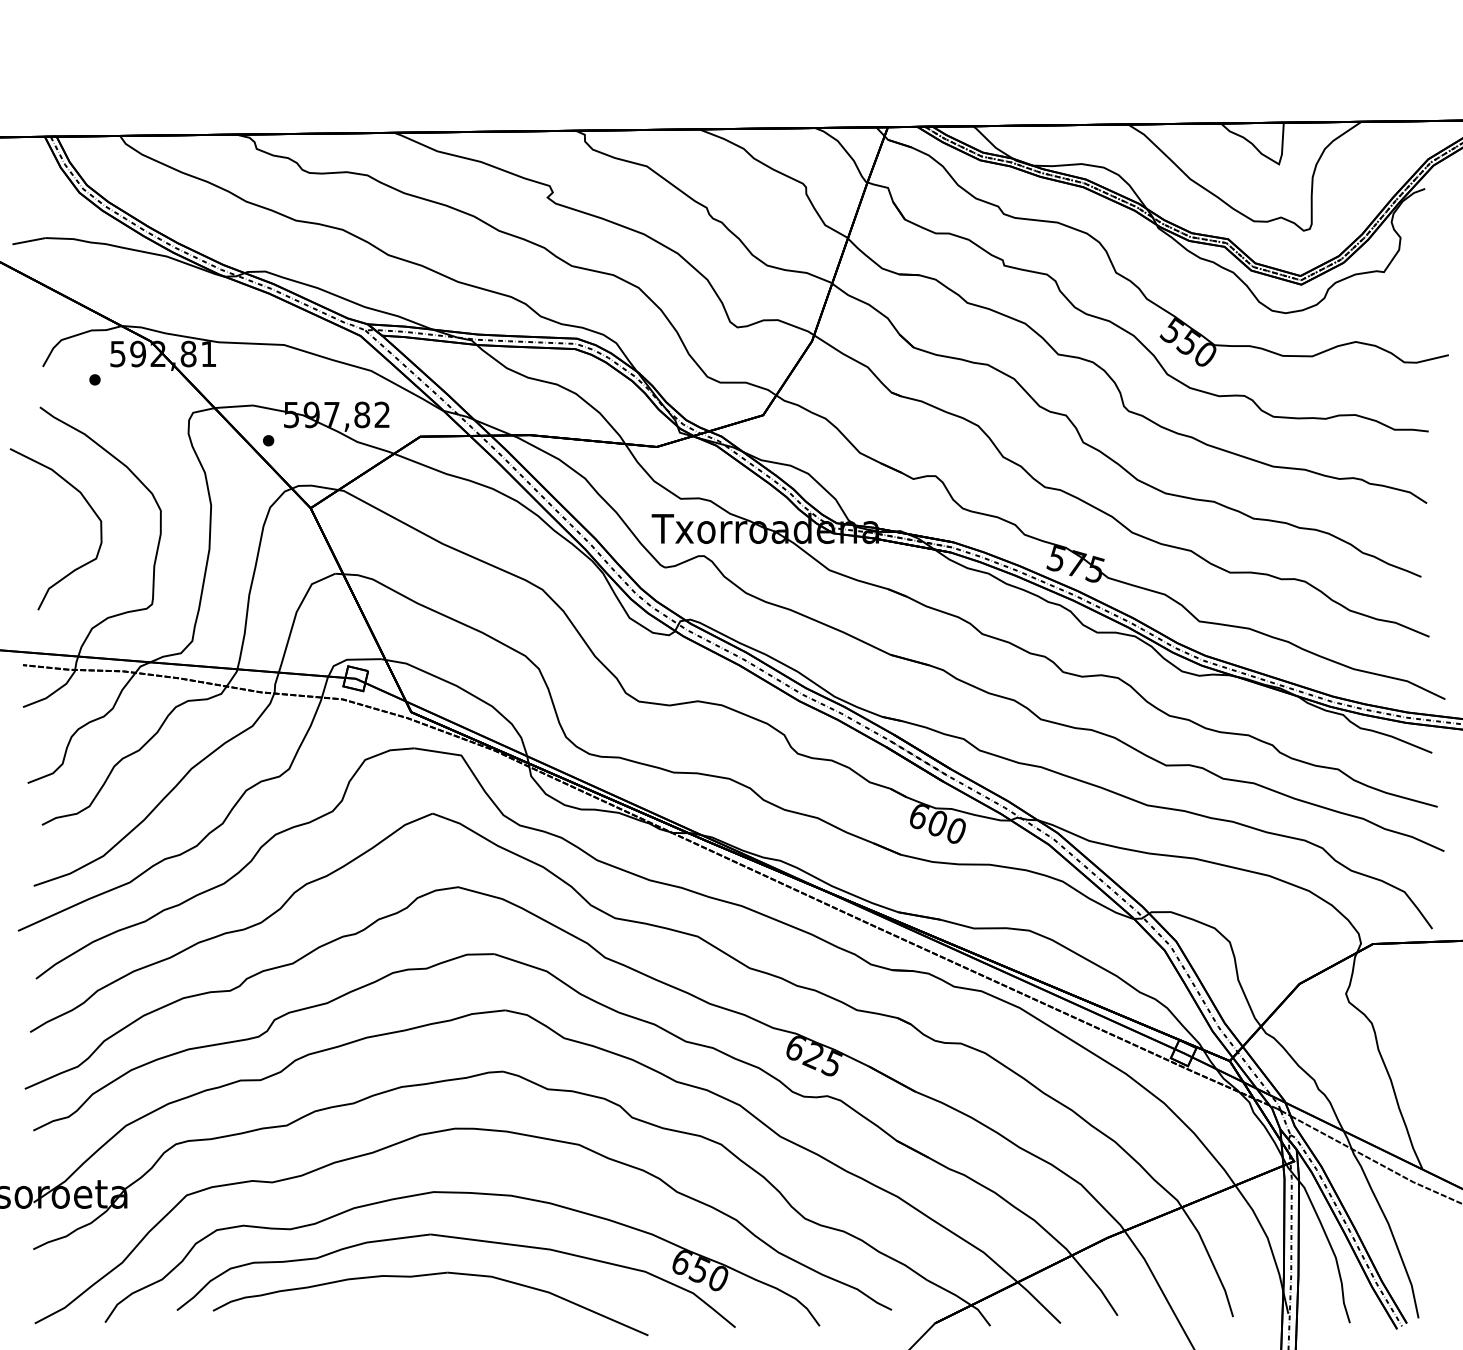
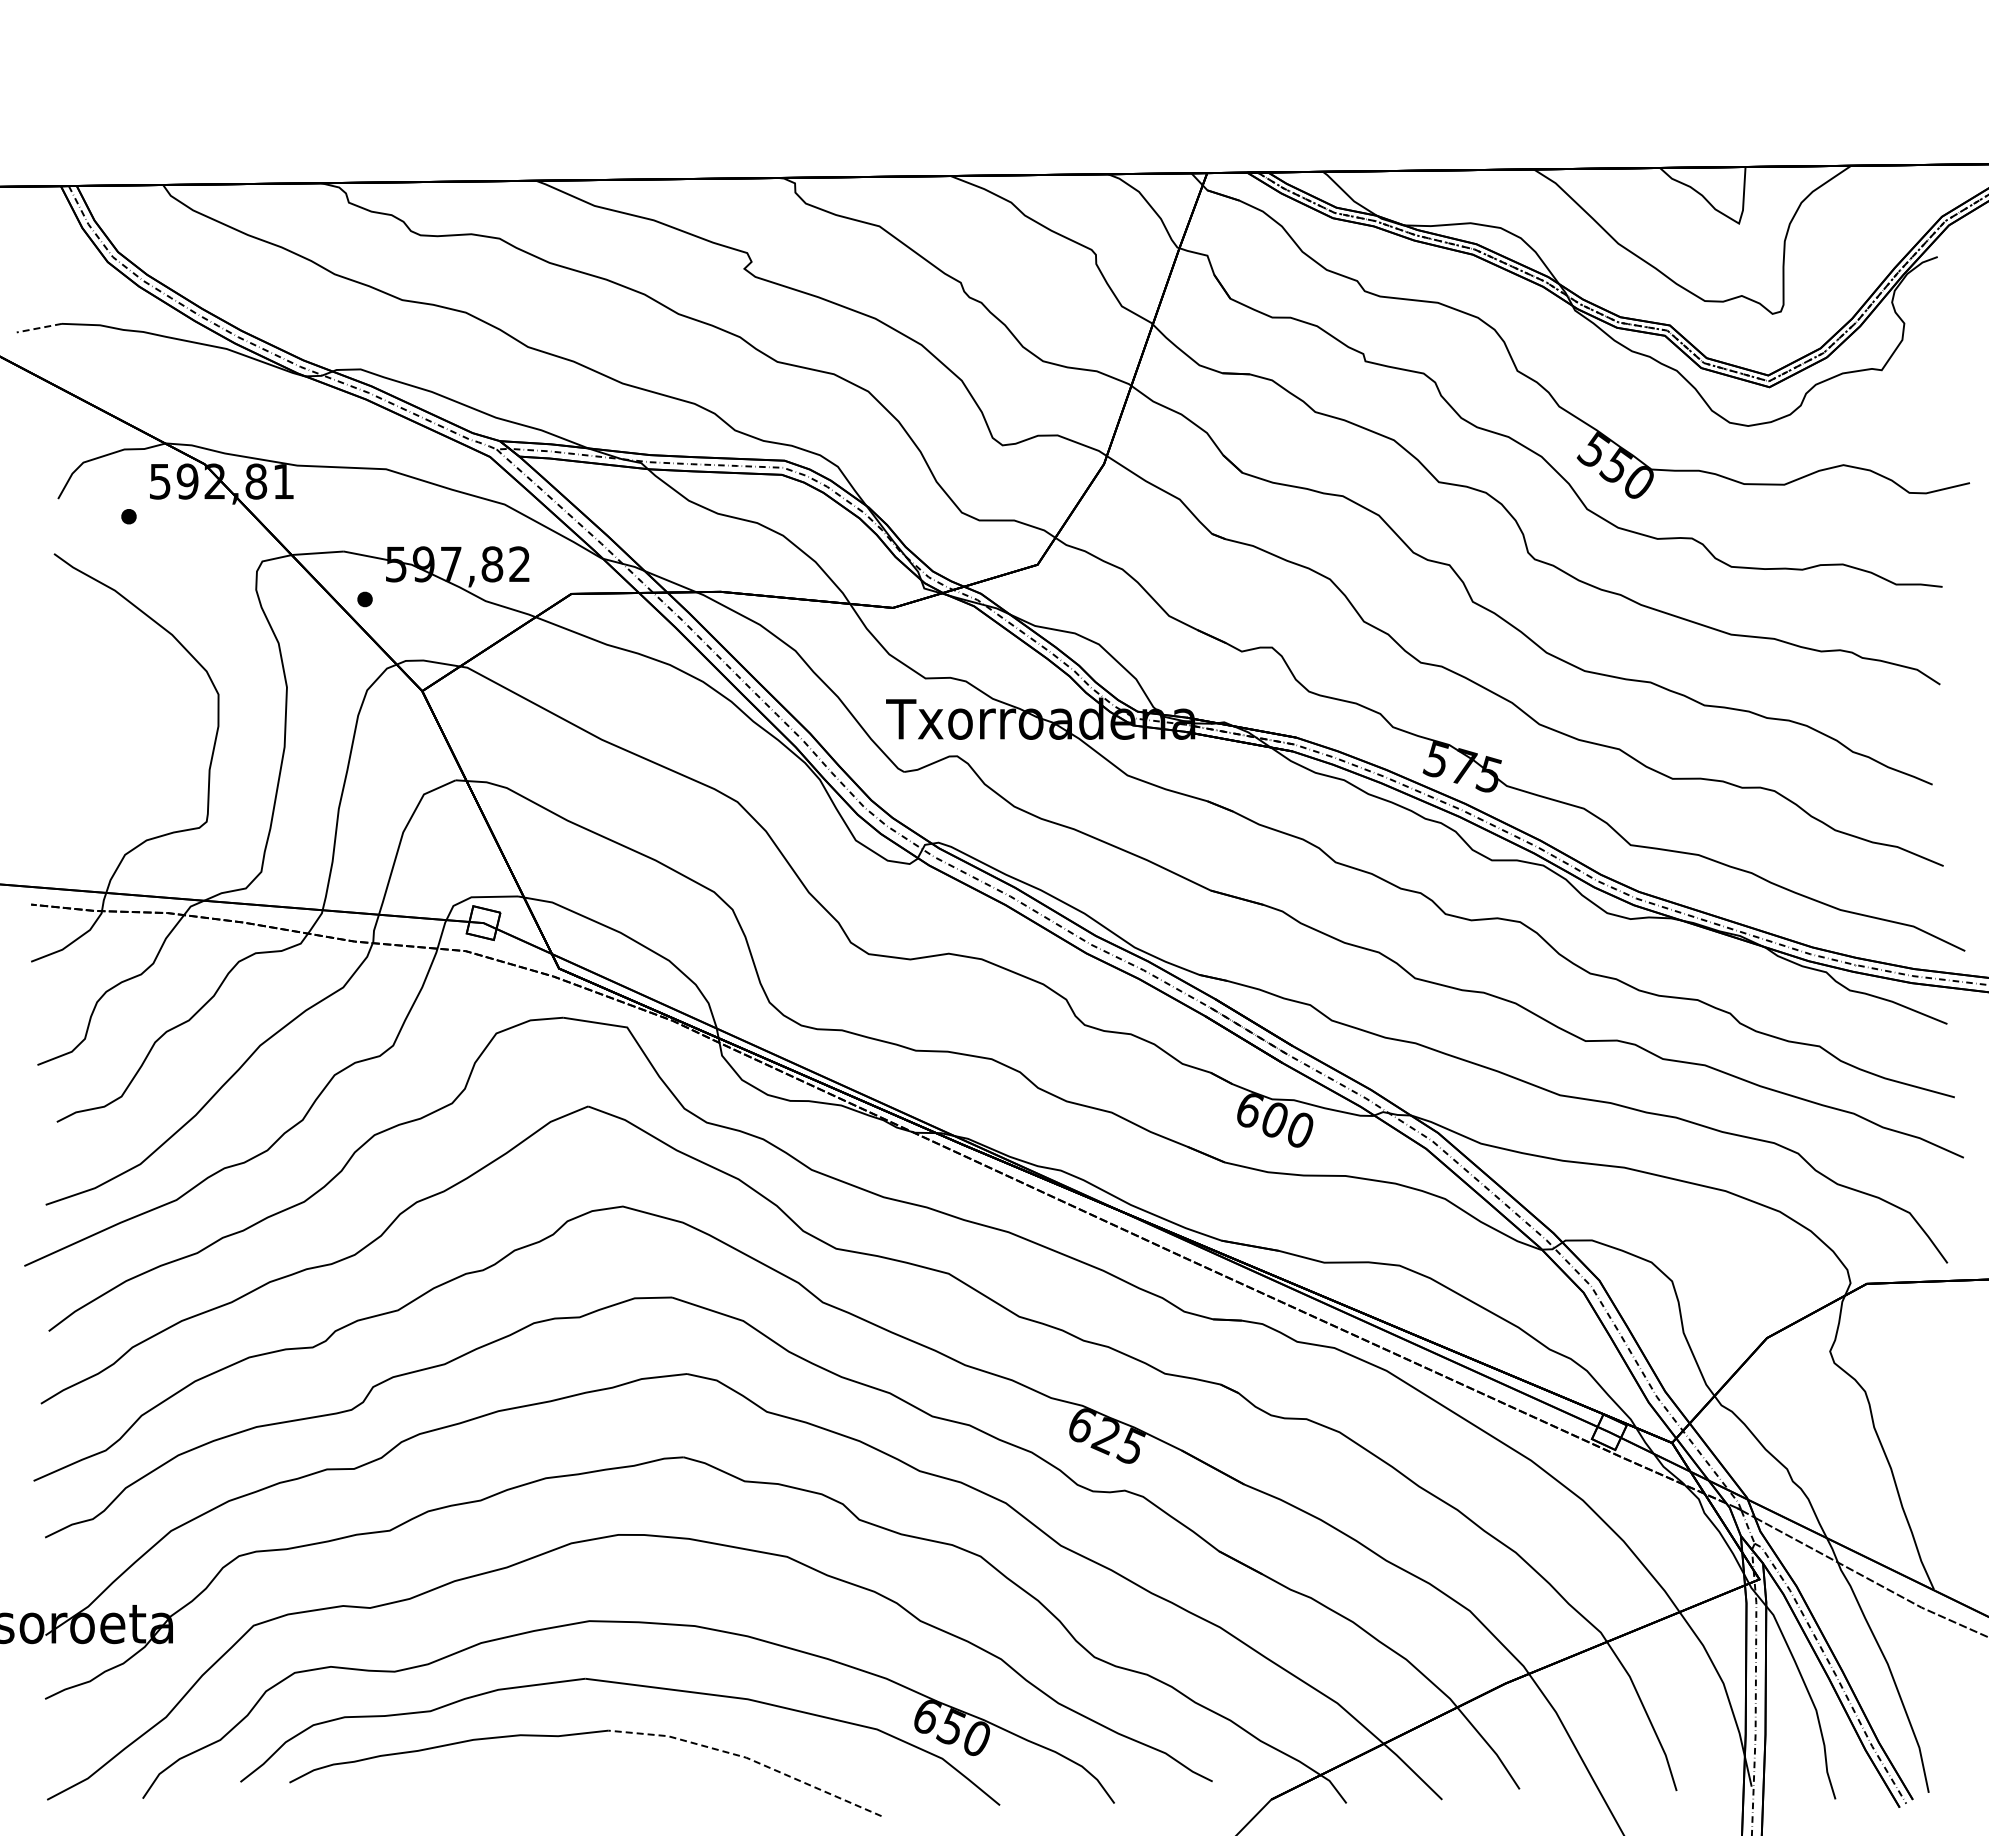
line: (28, 241) -> (38, 328), solid -> dashed
curve: (88, 505) -> (120, 687), removed
line: (550, 1293) -> (748, 1758), solid -> dashed

